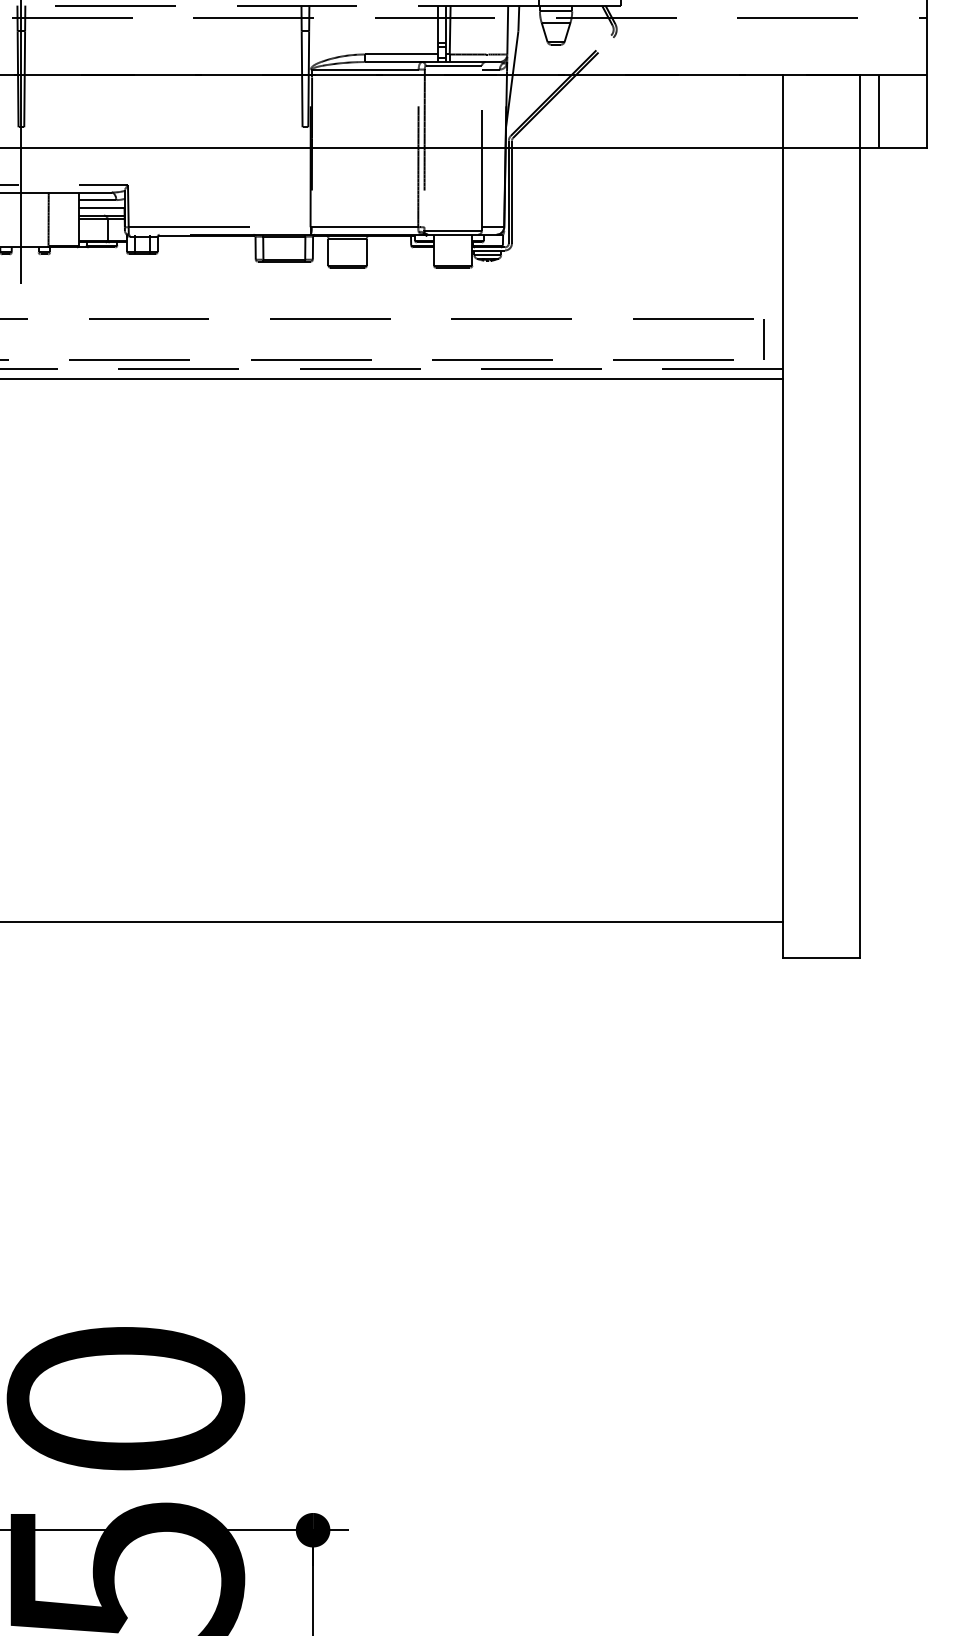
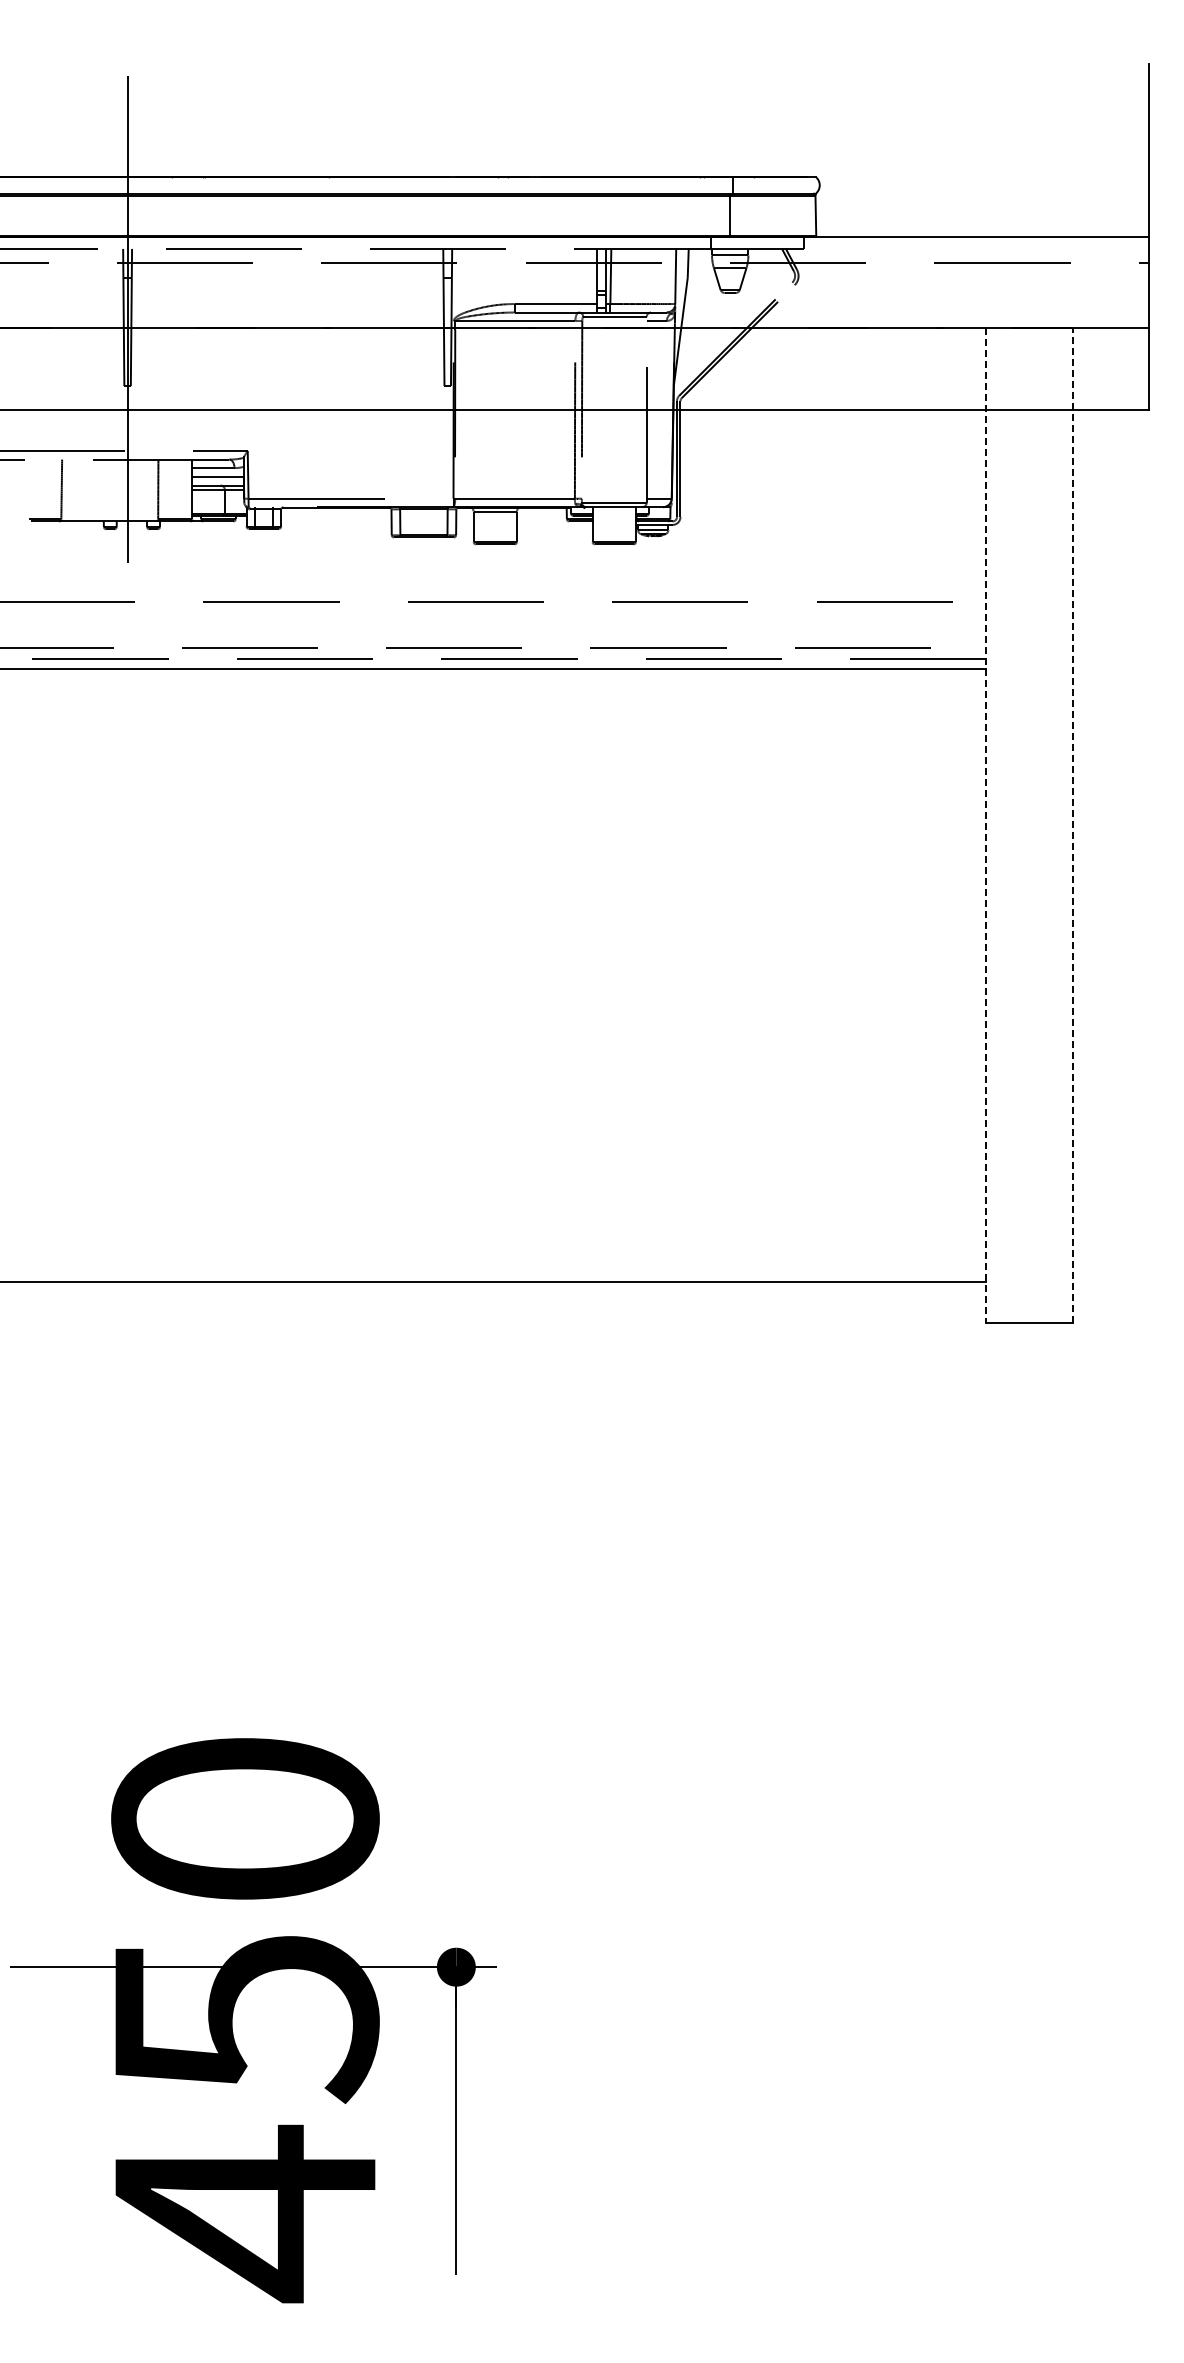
line: (879, 111) -> (1094, 368), removed
line: (763, 338) -> (964, 624), removed
line: (859, 516) -> (1072, 824), solid -> dashed
line: (783, 517) -> (986, 825), solid -> dashed

